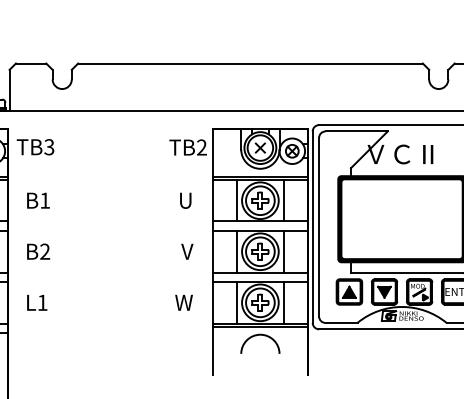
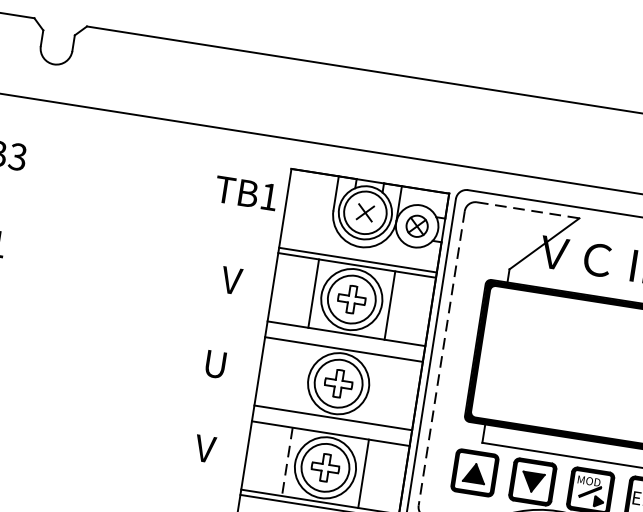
line: (357, 131) -> (529, 210), solid -> dashed
text: (201, 147) -> (268, 196), TB2 -> TB1
text: (186, 200) -> (230, 280), U -> V
line: (319, 227) -> (442, 358), solid -> dashed
text: (186, 251) -> (216, 364), V -> U
line: (237, 251) -> (300, 377), removed
line: (283, 251) -> (376, 389), removed
text: (184, 302) -> (200, 447), W -> V
line: (237, 302) -> (287, 461), solid -> dashed

